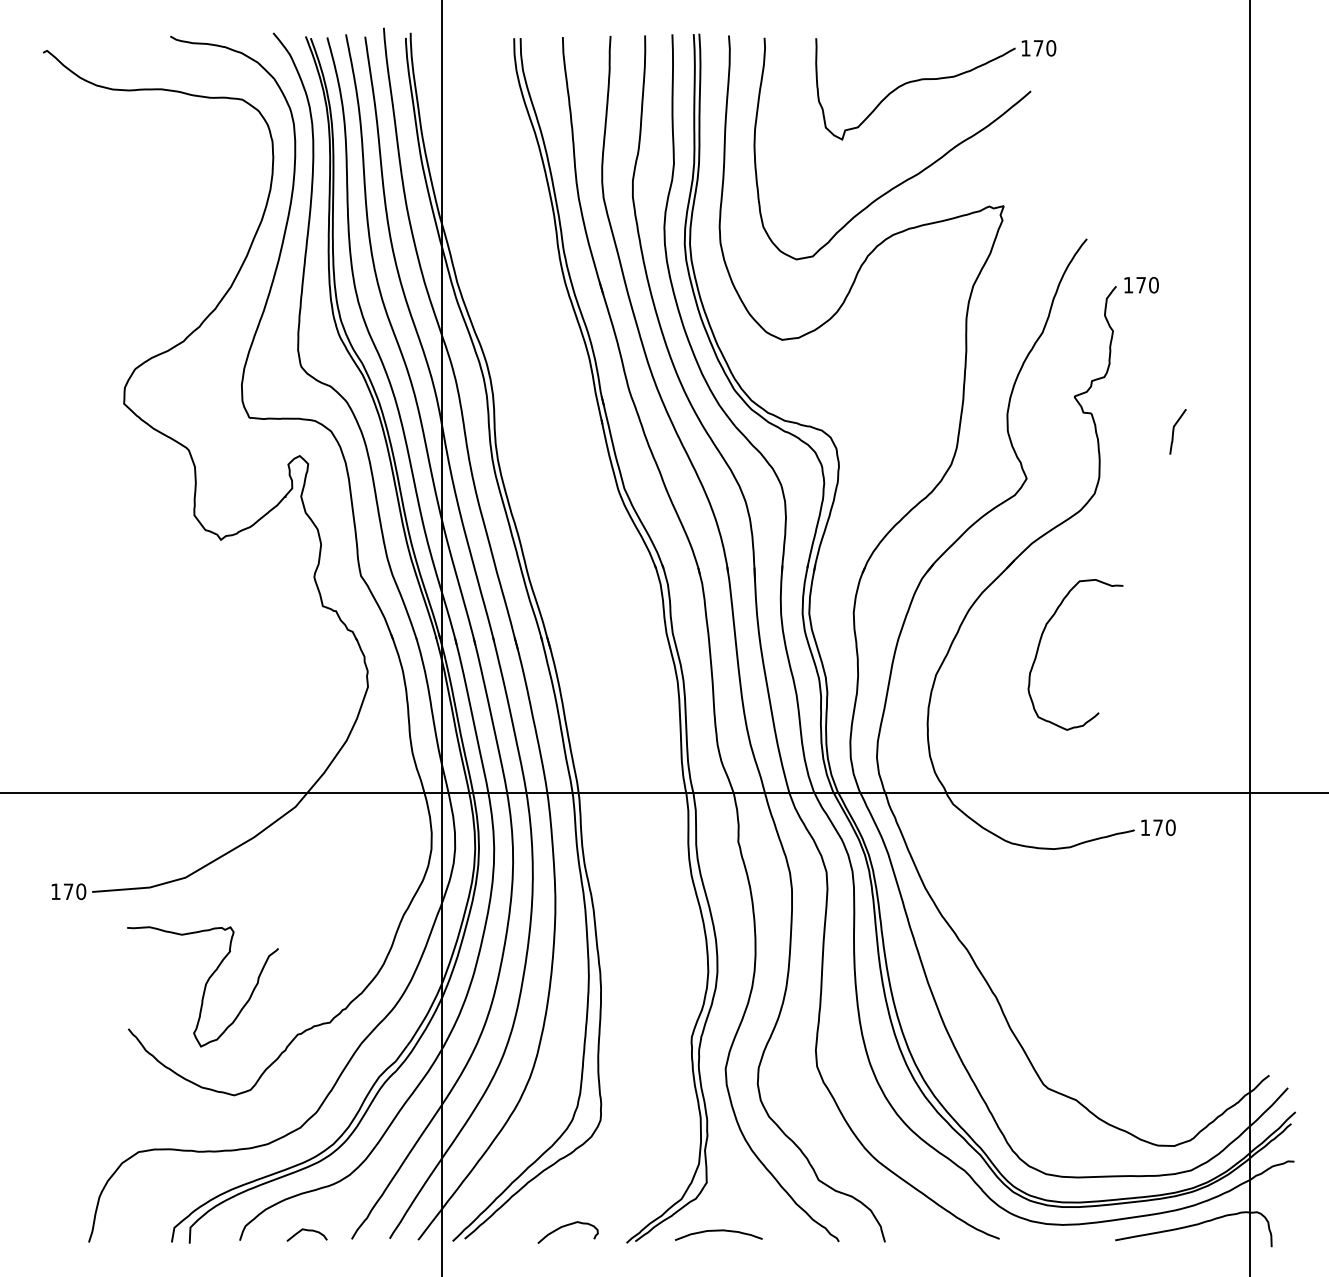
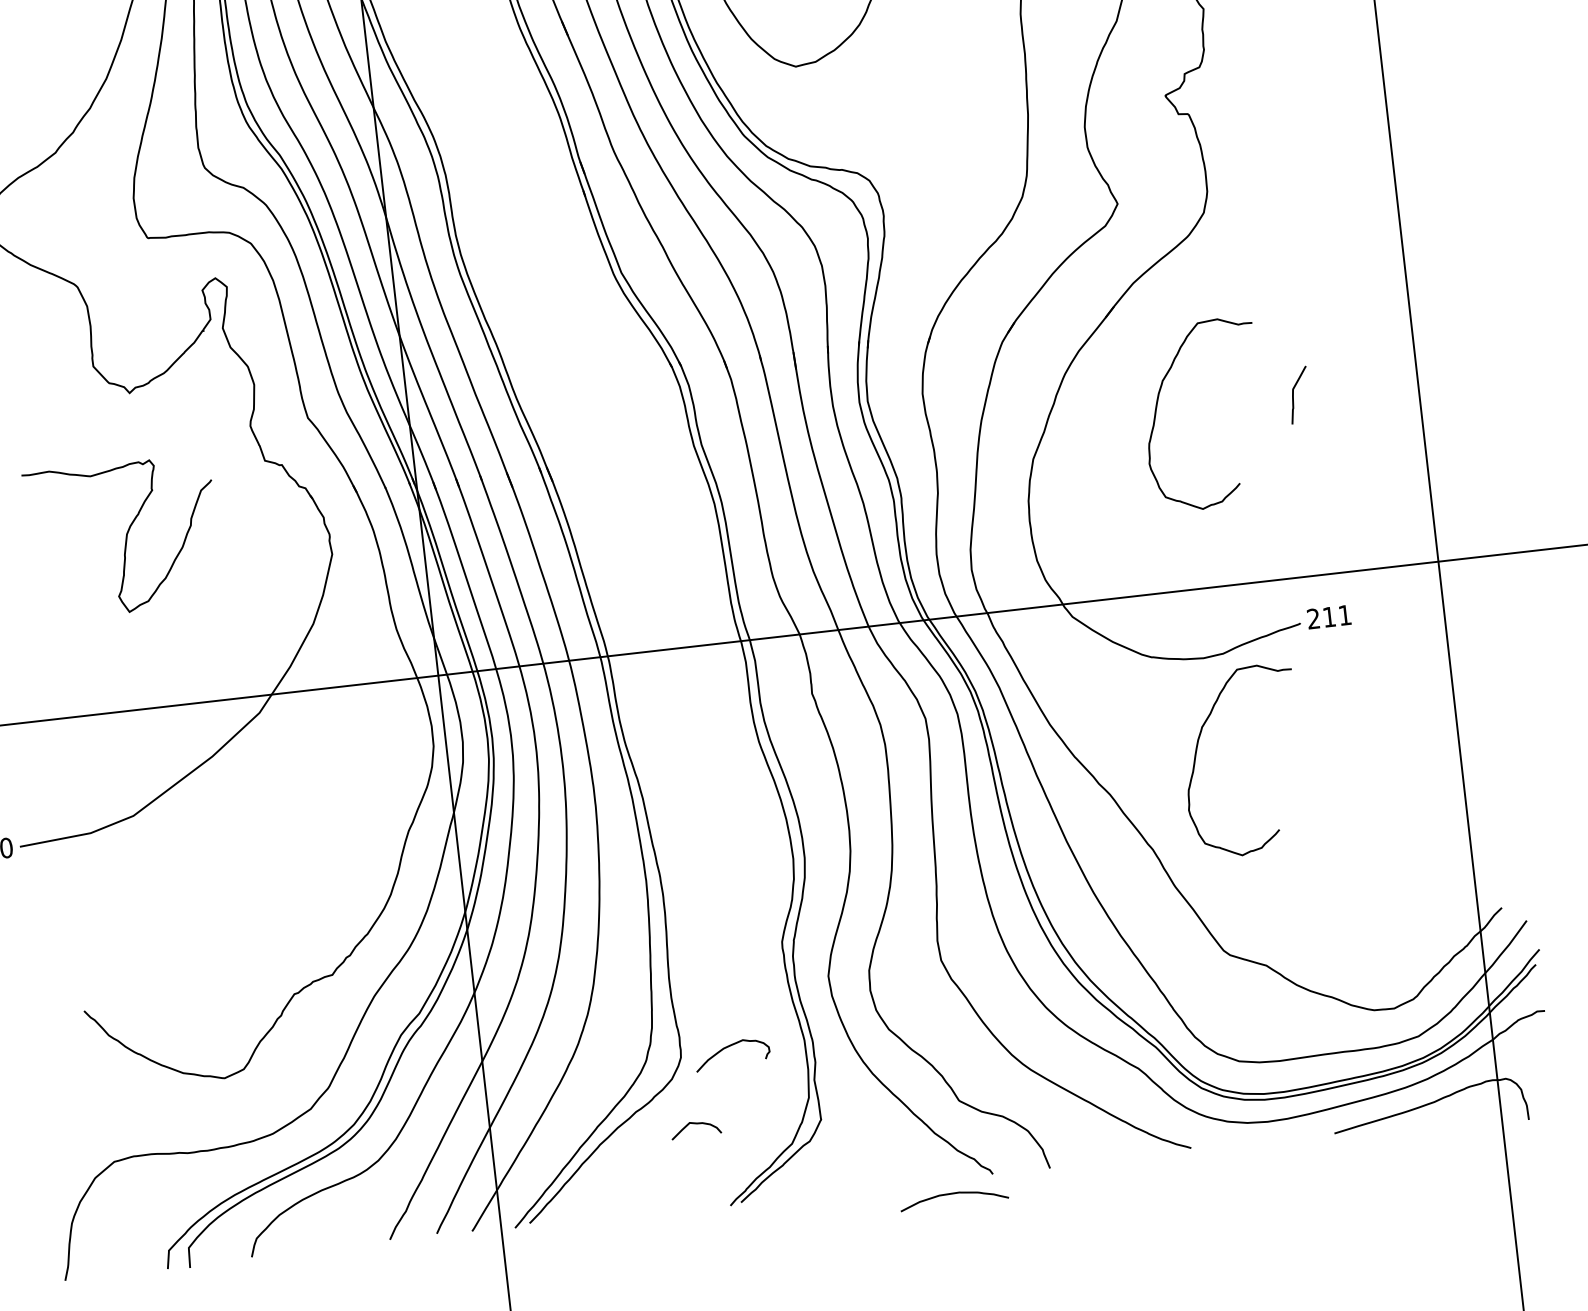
curve: (1174, 431) -> (1294, 395), moved
text: (1157, 827) -> (1328, 616), 170 -> 211
curve: (1039, 927) -> (1196, 757), added
curve: (204, 986) -> (125, 537), moved
curve: (566, 1226) -> (729, 1047), moved
curve: (307, 1231) -> (696, 1124), moved
curve: (718, 1231) -> (953, 1194), moved

